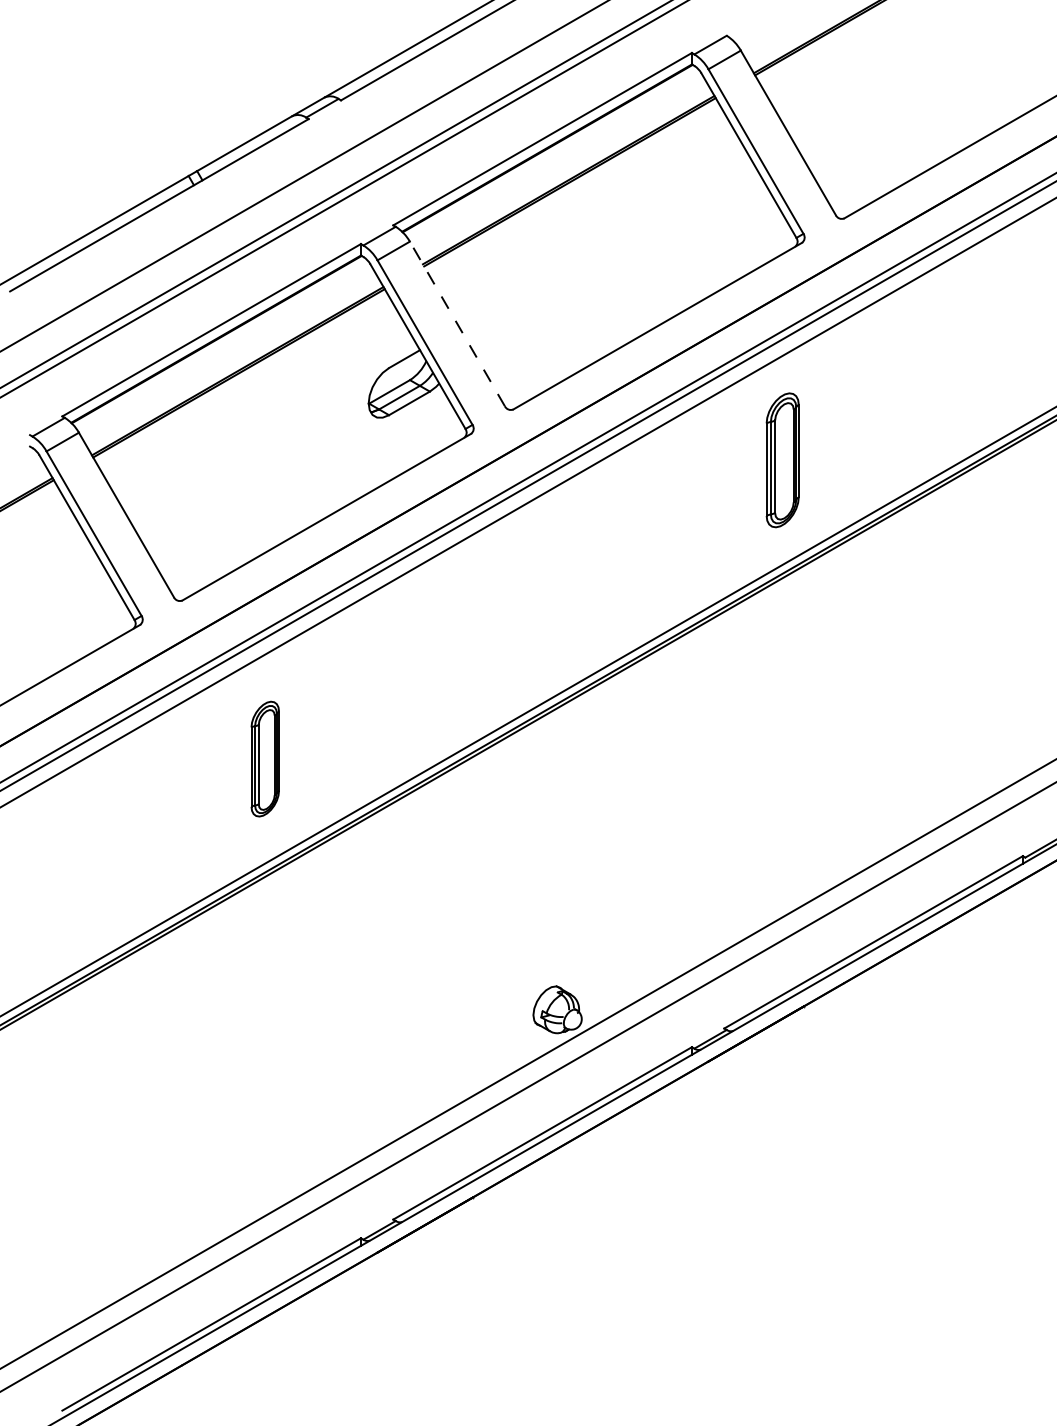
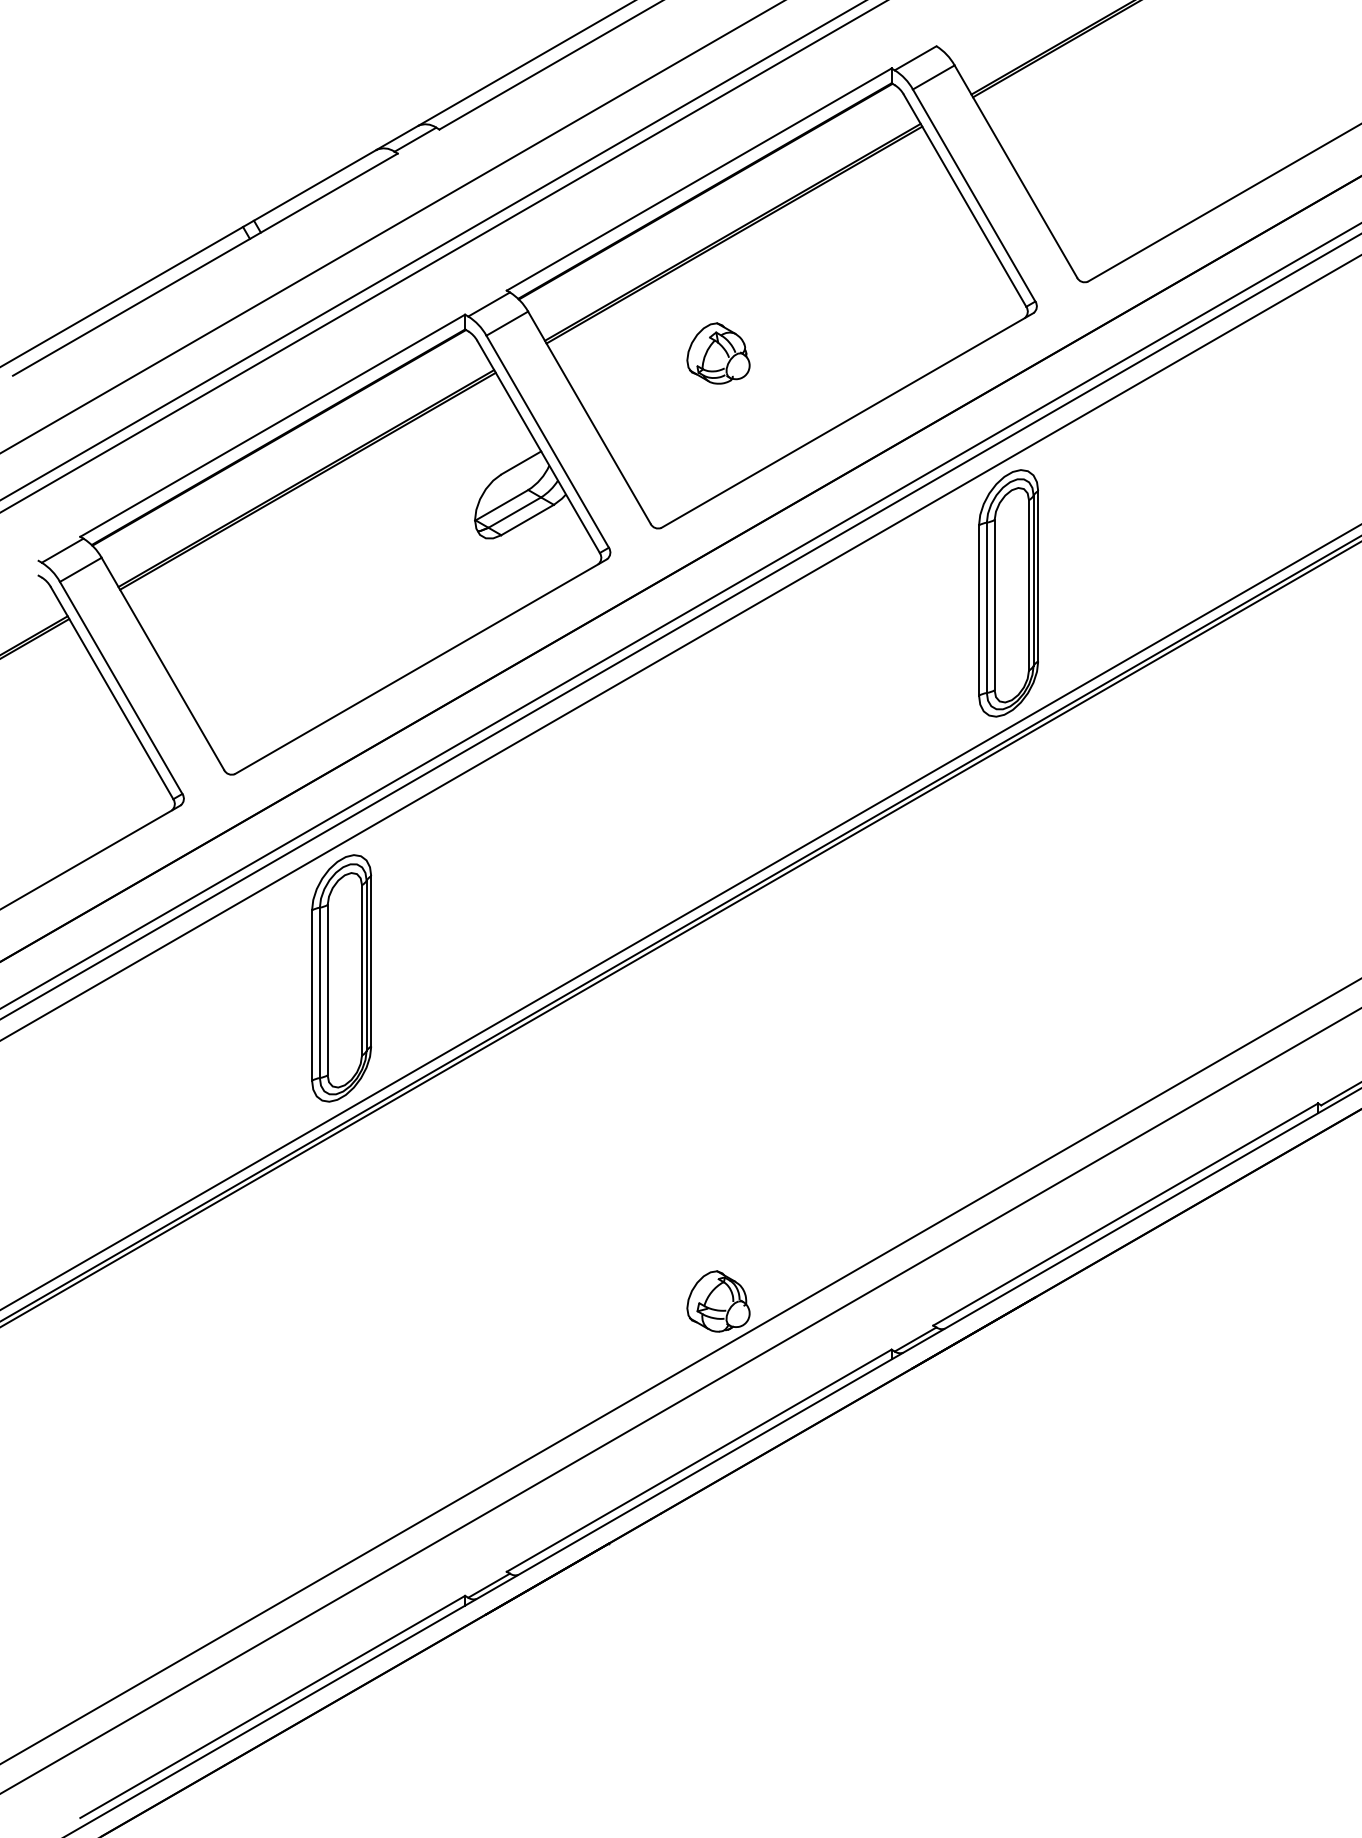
part: (557, 274) -> (718, 353), added
line: (457, 323) -> (589, 417), dashed -> solid
part: (782, 460) -> (1008, 593), size x1.43
part: (265, 759) -> (341, 978), size x1.67

